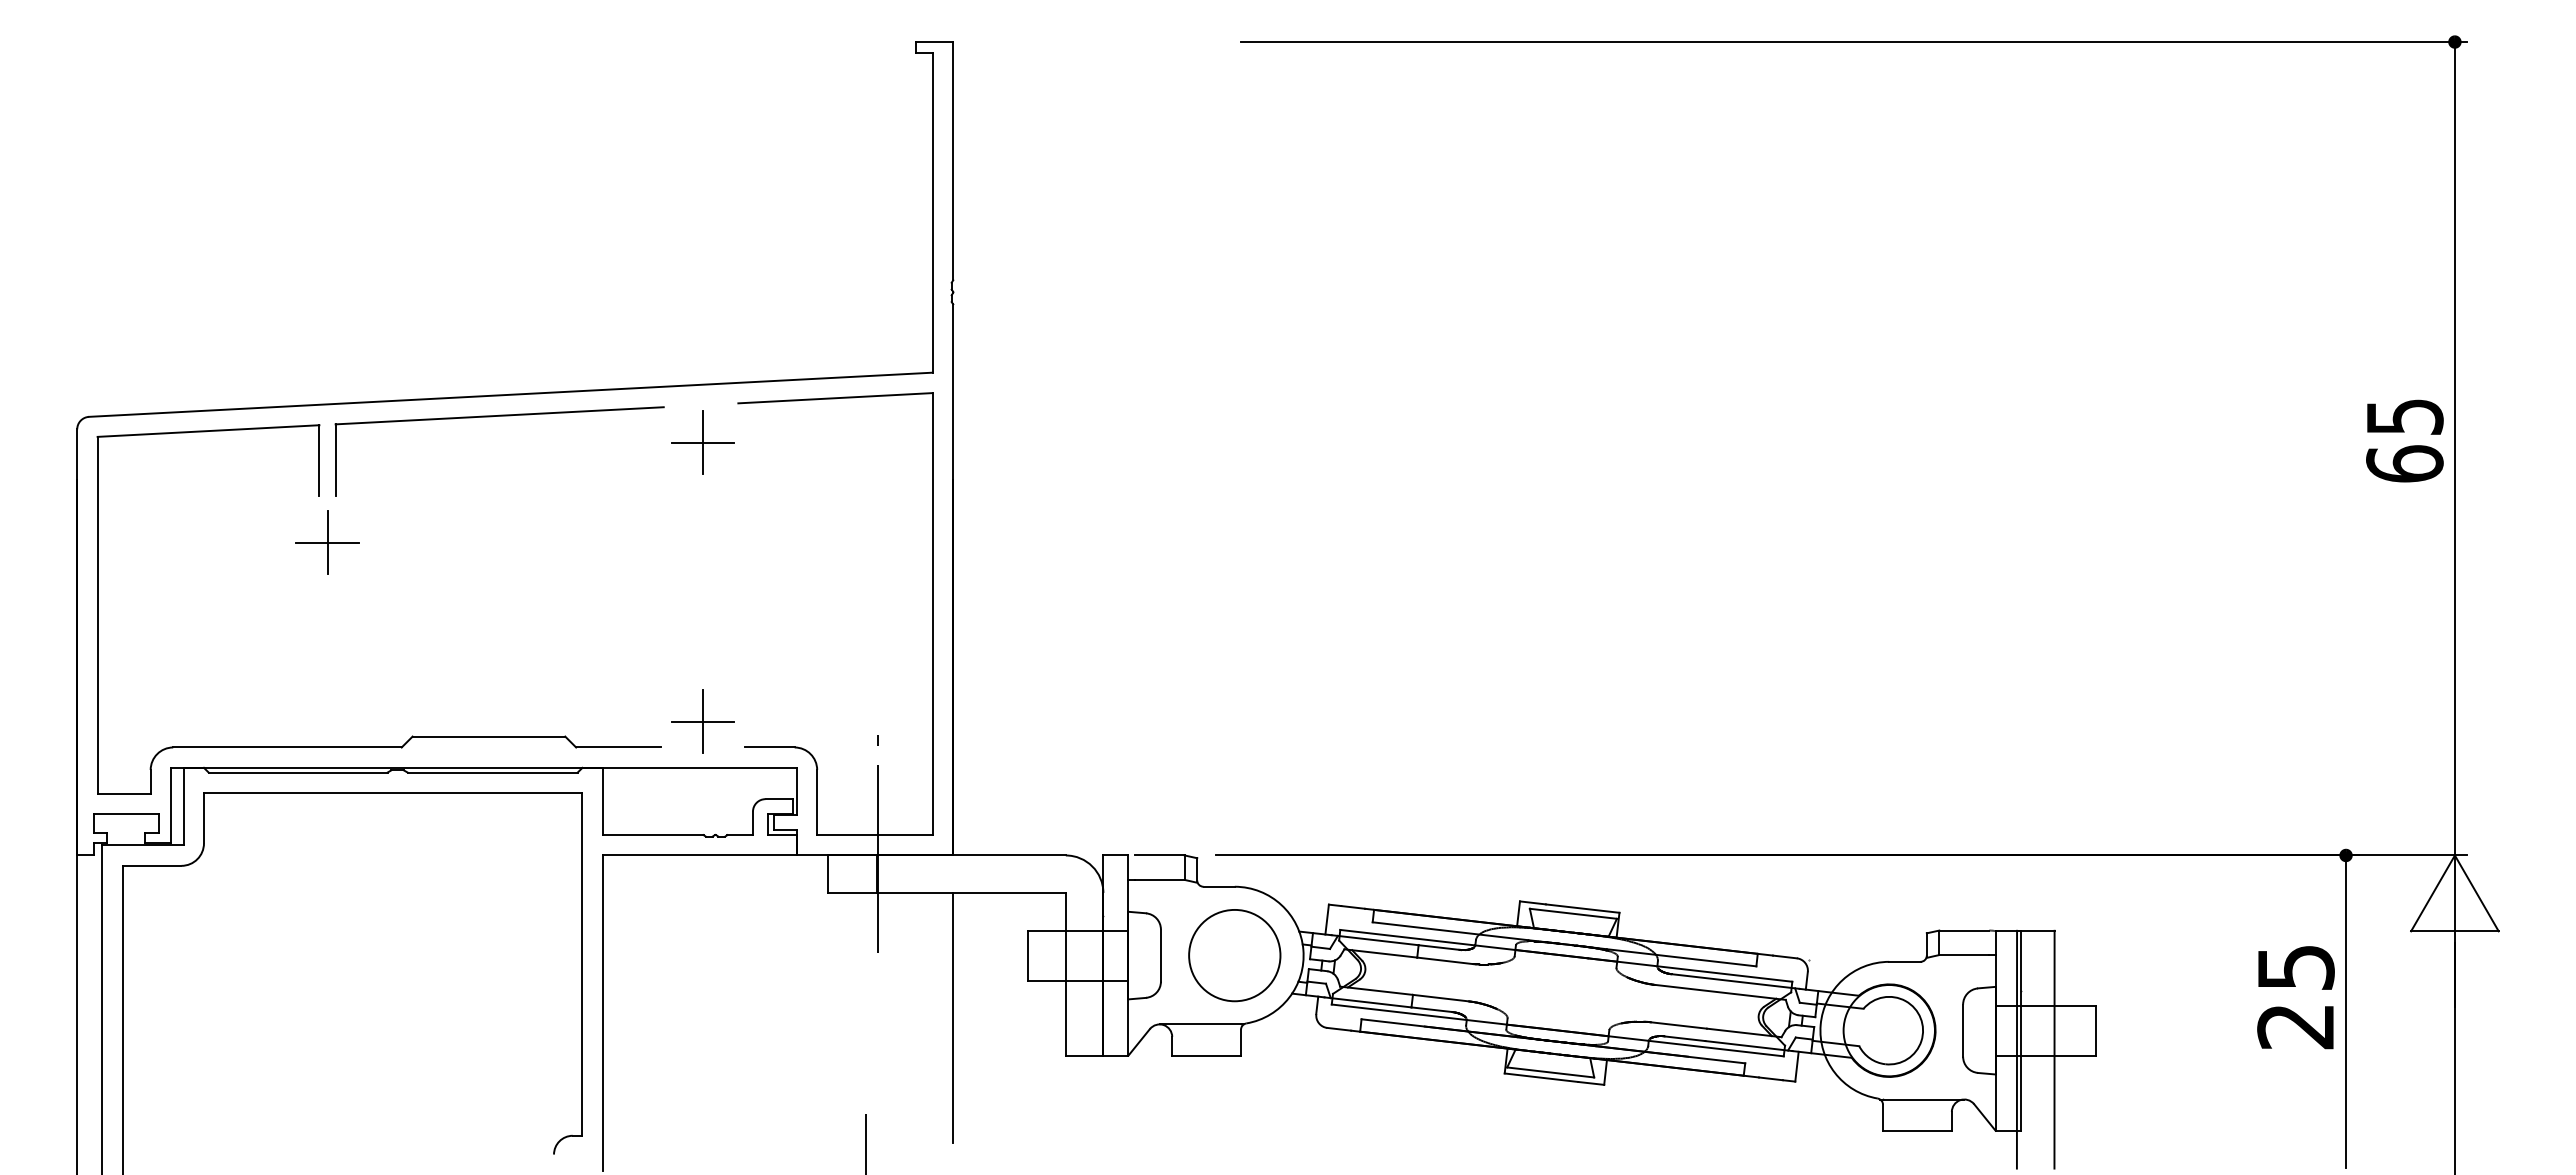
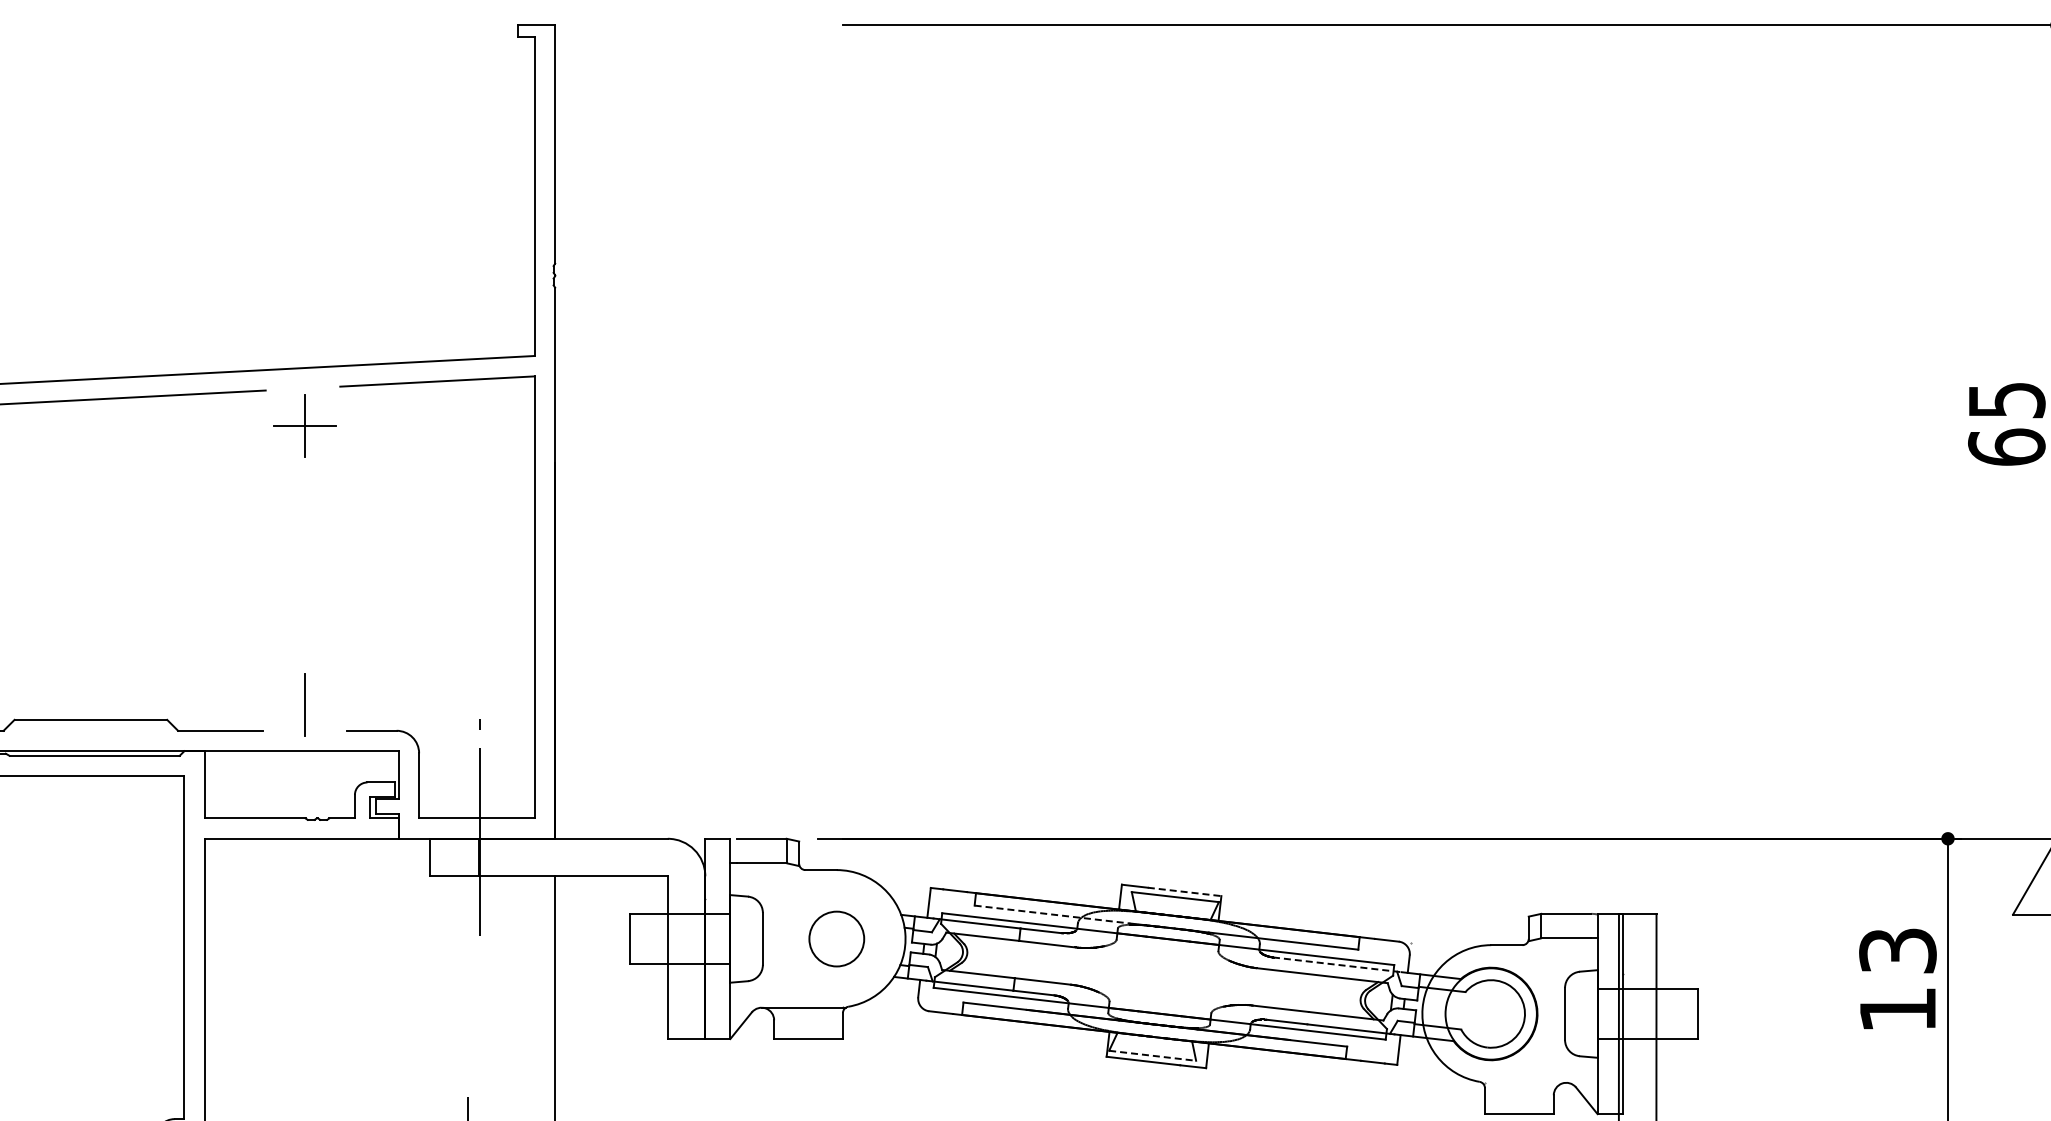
line: (702, 721) -> (304, 704), removed
line: (1583, 908) -> (1185, 891), solid -> dashed
line: (1451, 931) -> (1053, 914), solid -> dashed
circle: (1234, 955) -> (836, 938), size x0.6
line: (1735, 981) -> (1337, 964), solid -> dashed
text: (2295, 997) -> (1897, 980), 25 -> 13
line: (1550, 1072) -> (1152, 1055), solid -> dashed
line: (1922, 1099) -> (1524, 1082), removed

